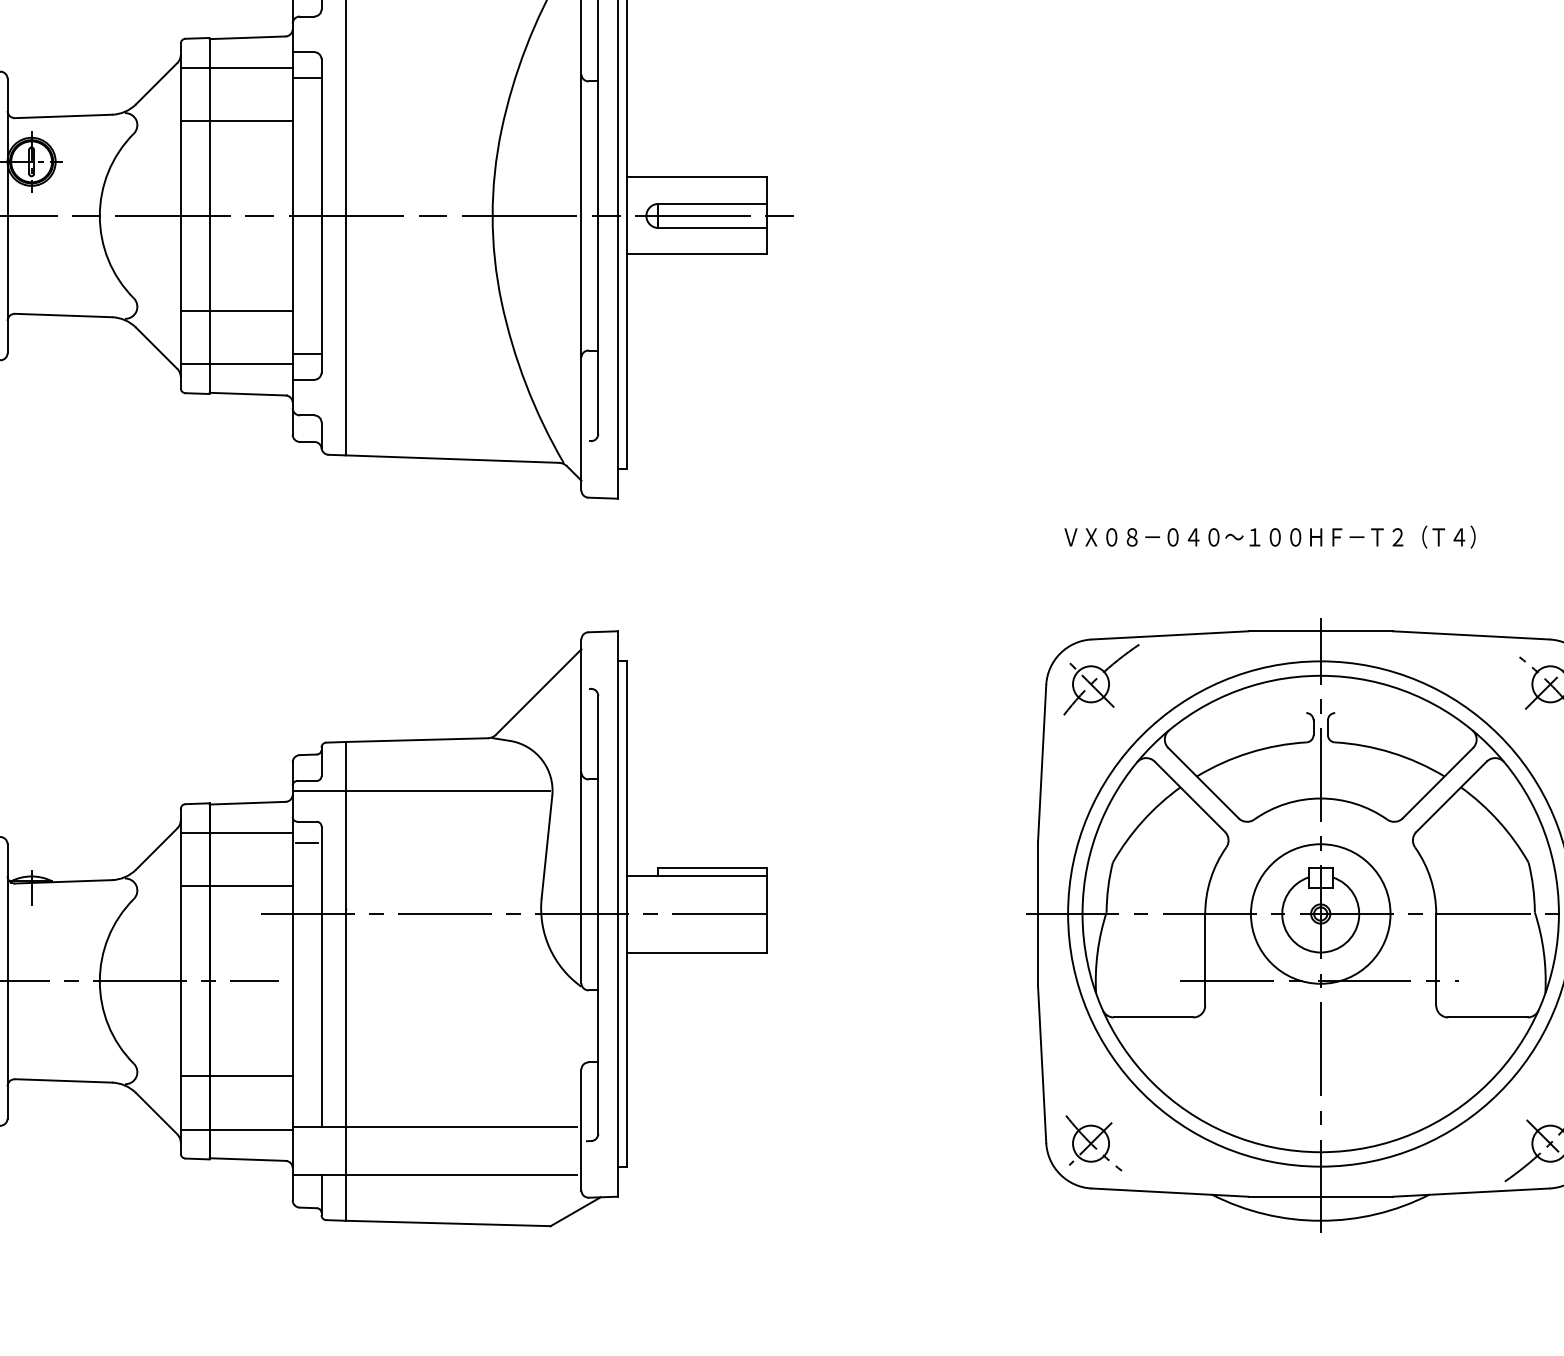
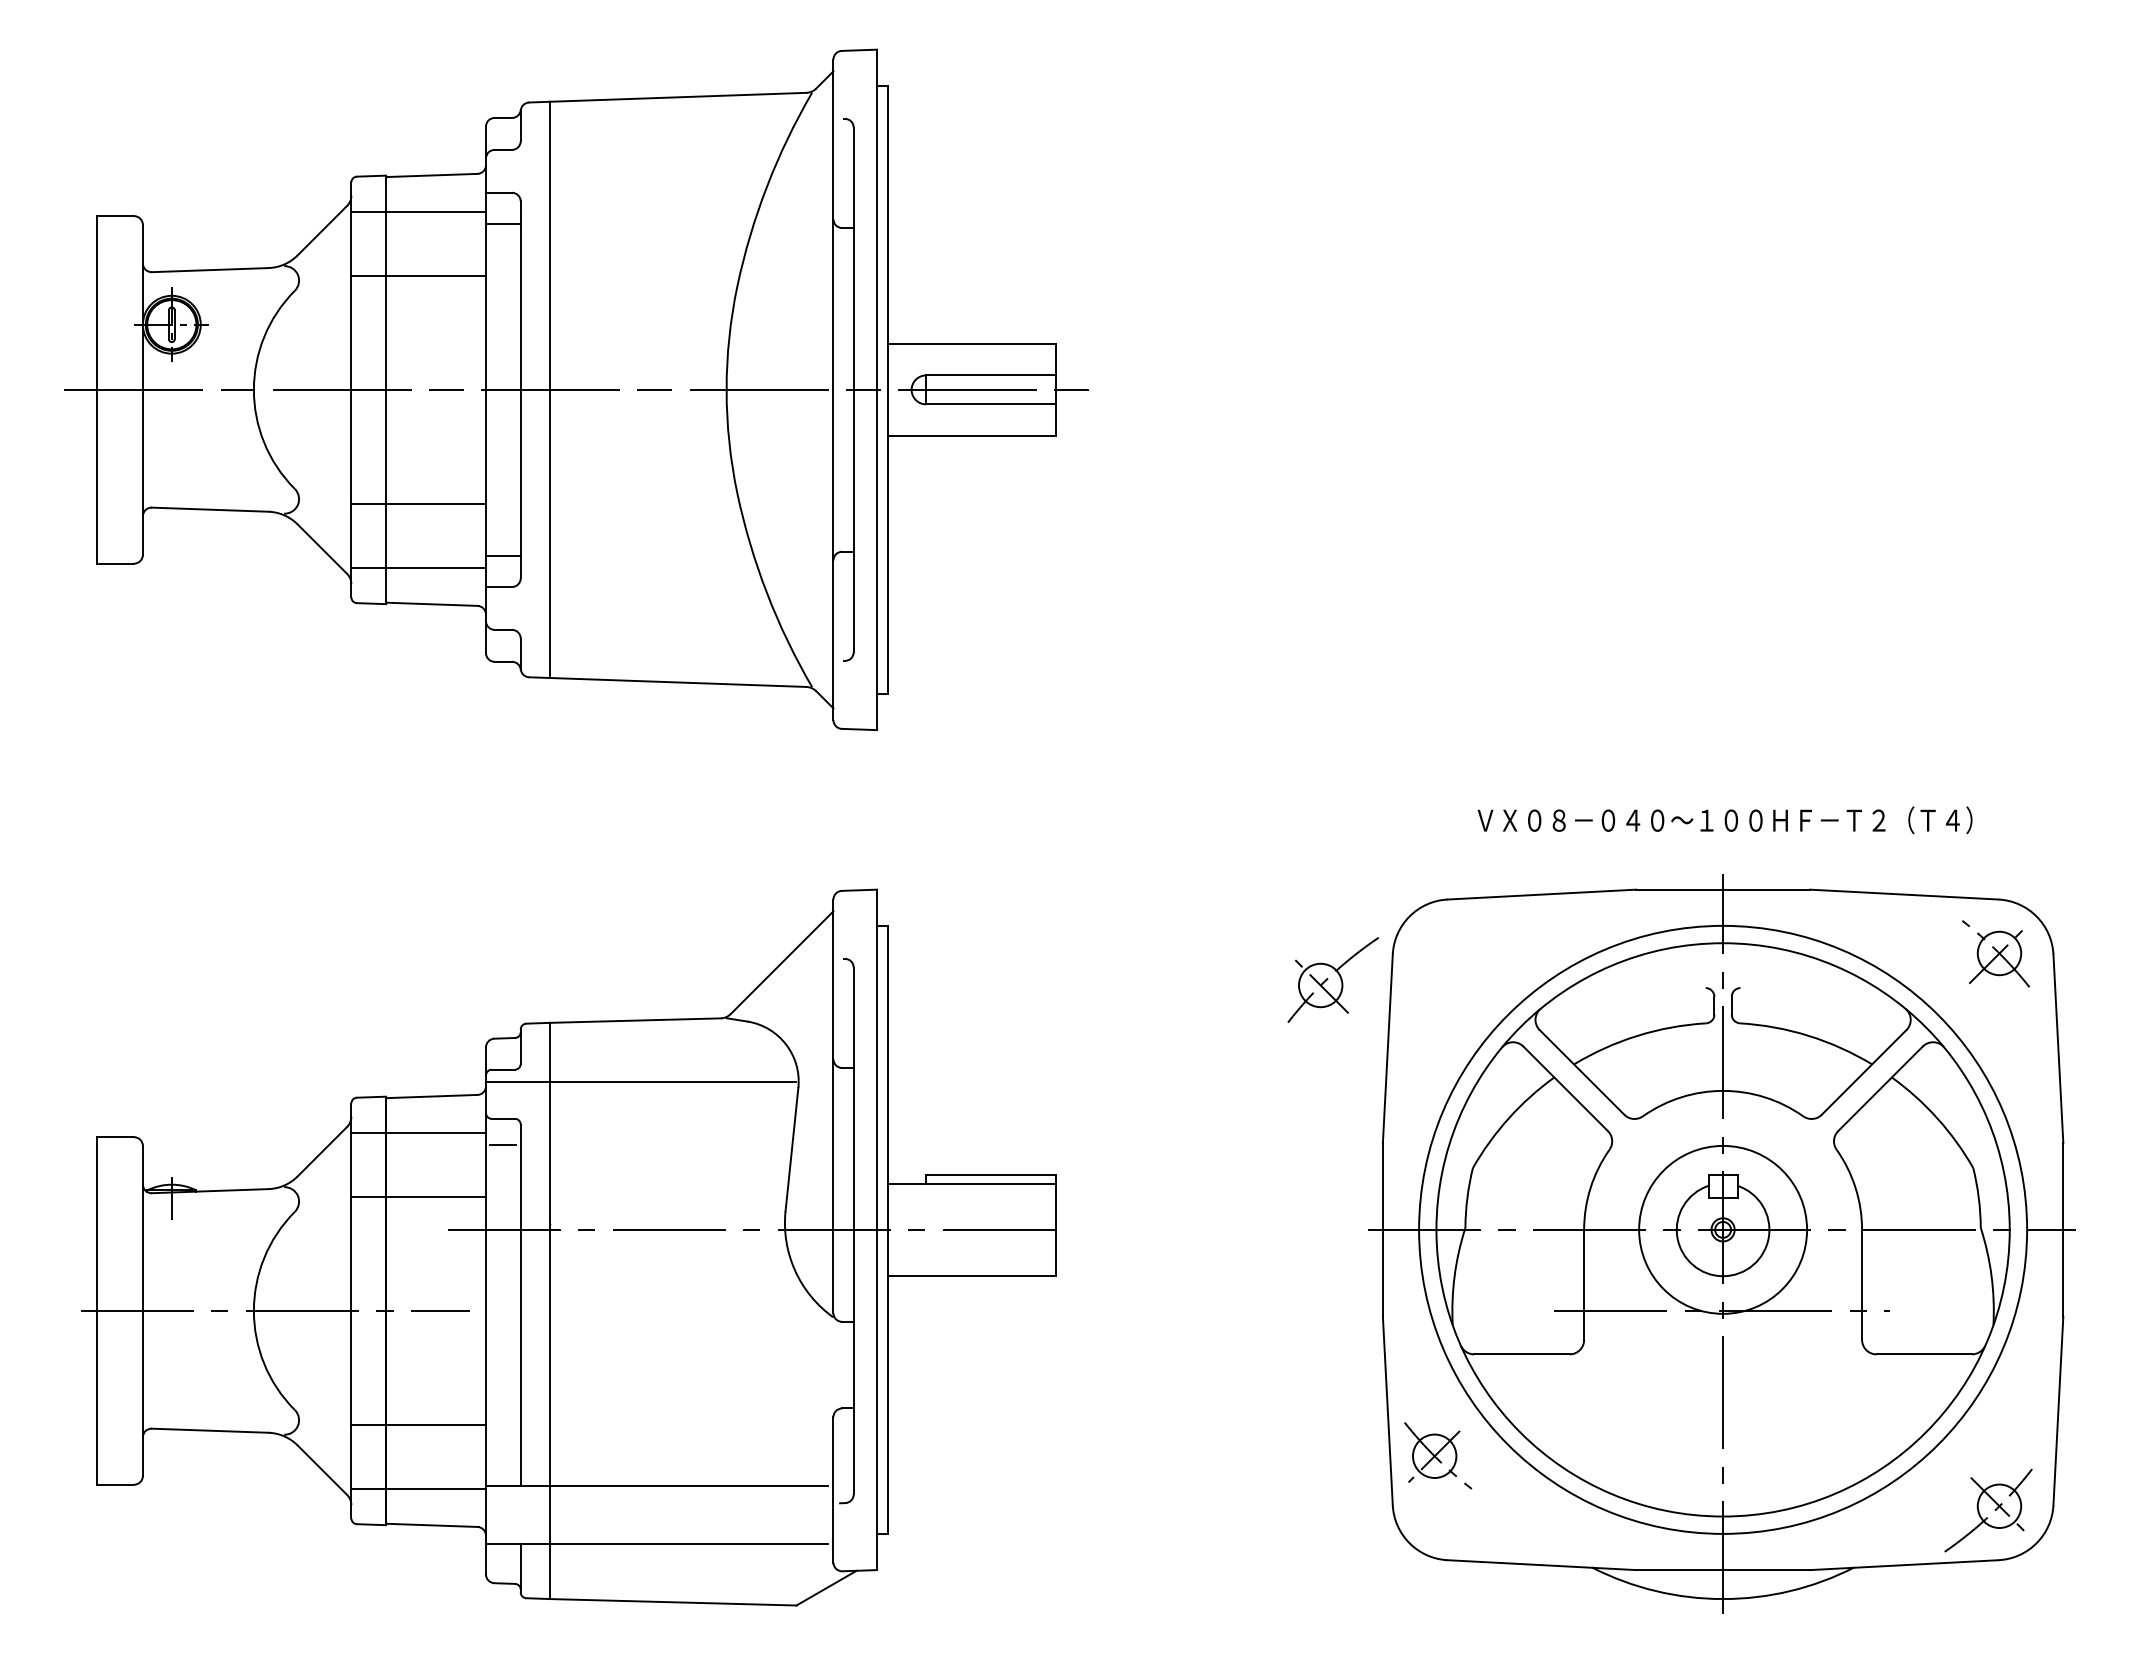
text: (1269, 537) -> (1724, 820), moved
part: (1100, 679) -> (1332, 979), moved
part: (1094, 1143) -> (1438, 1455), moved

